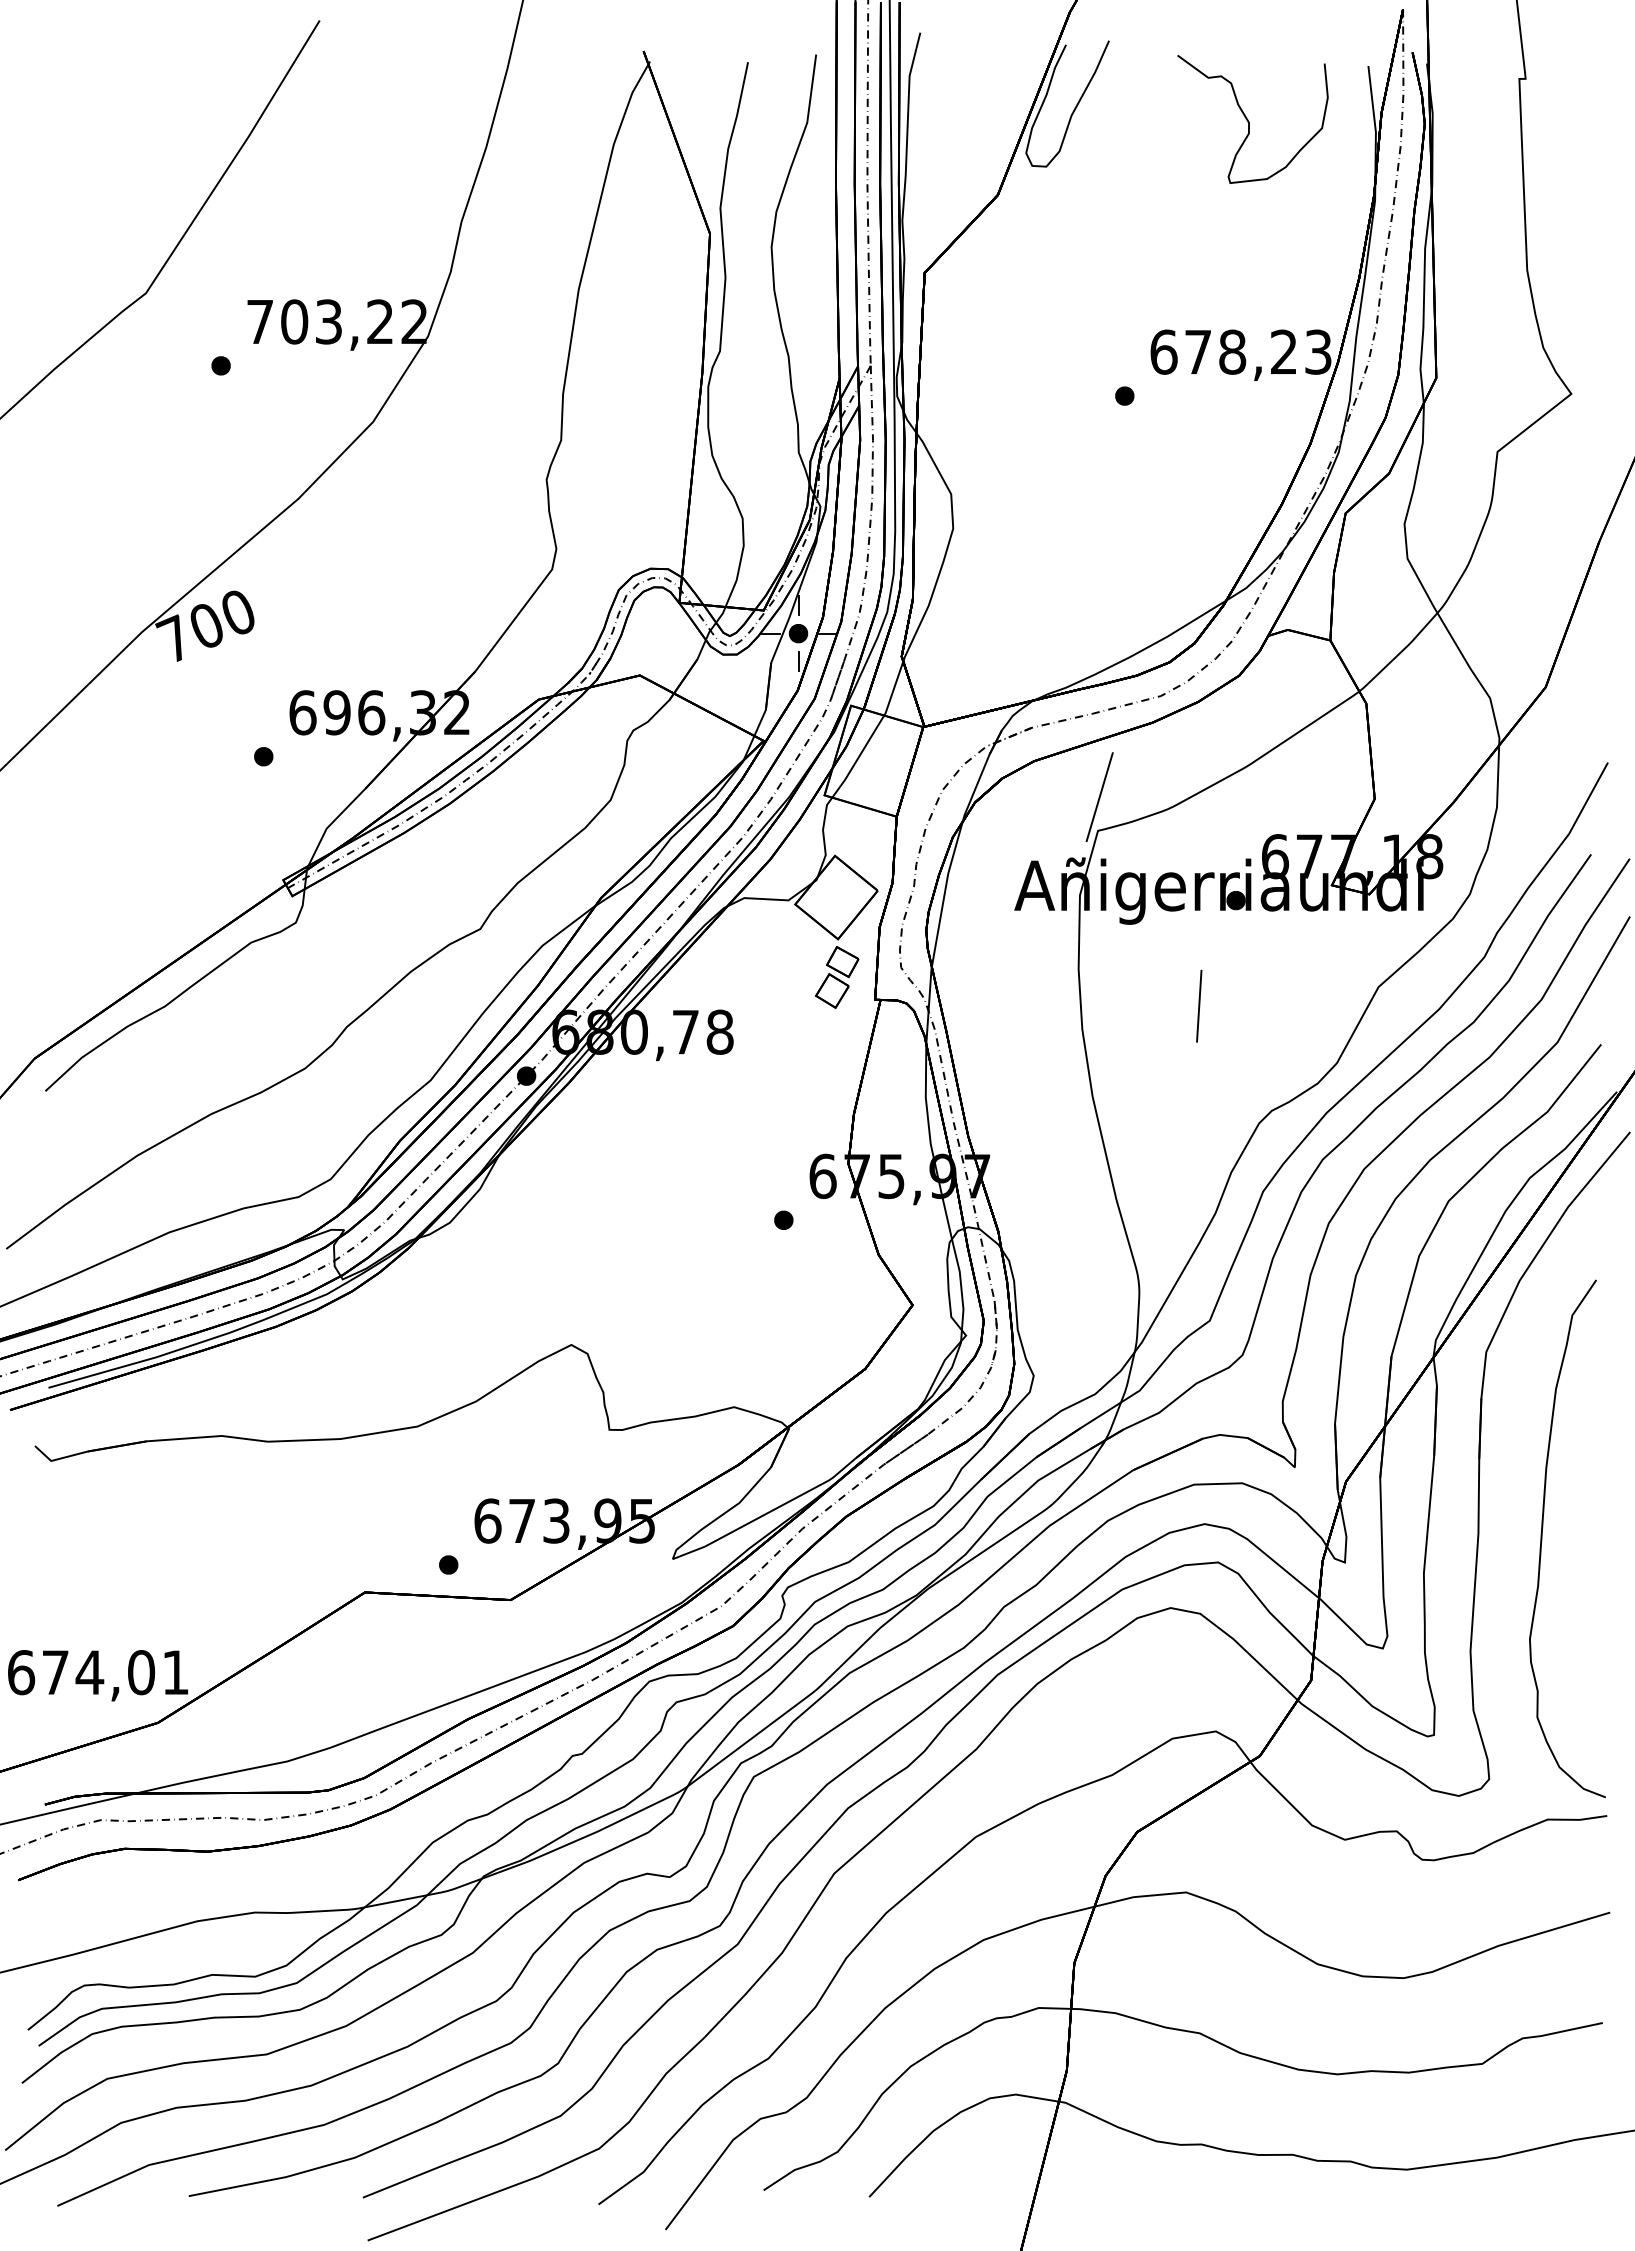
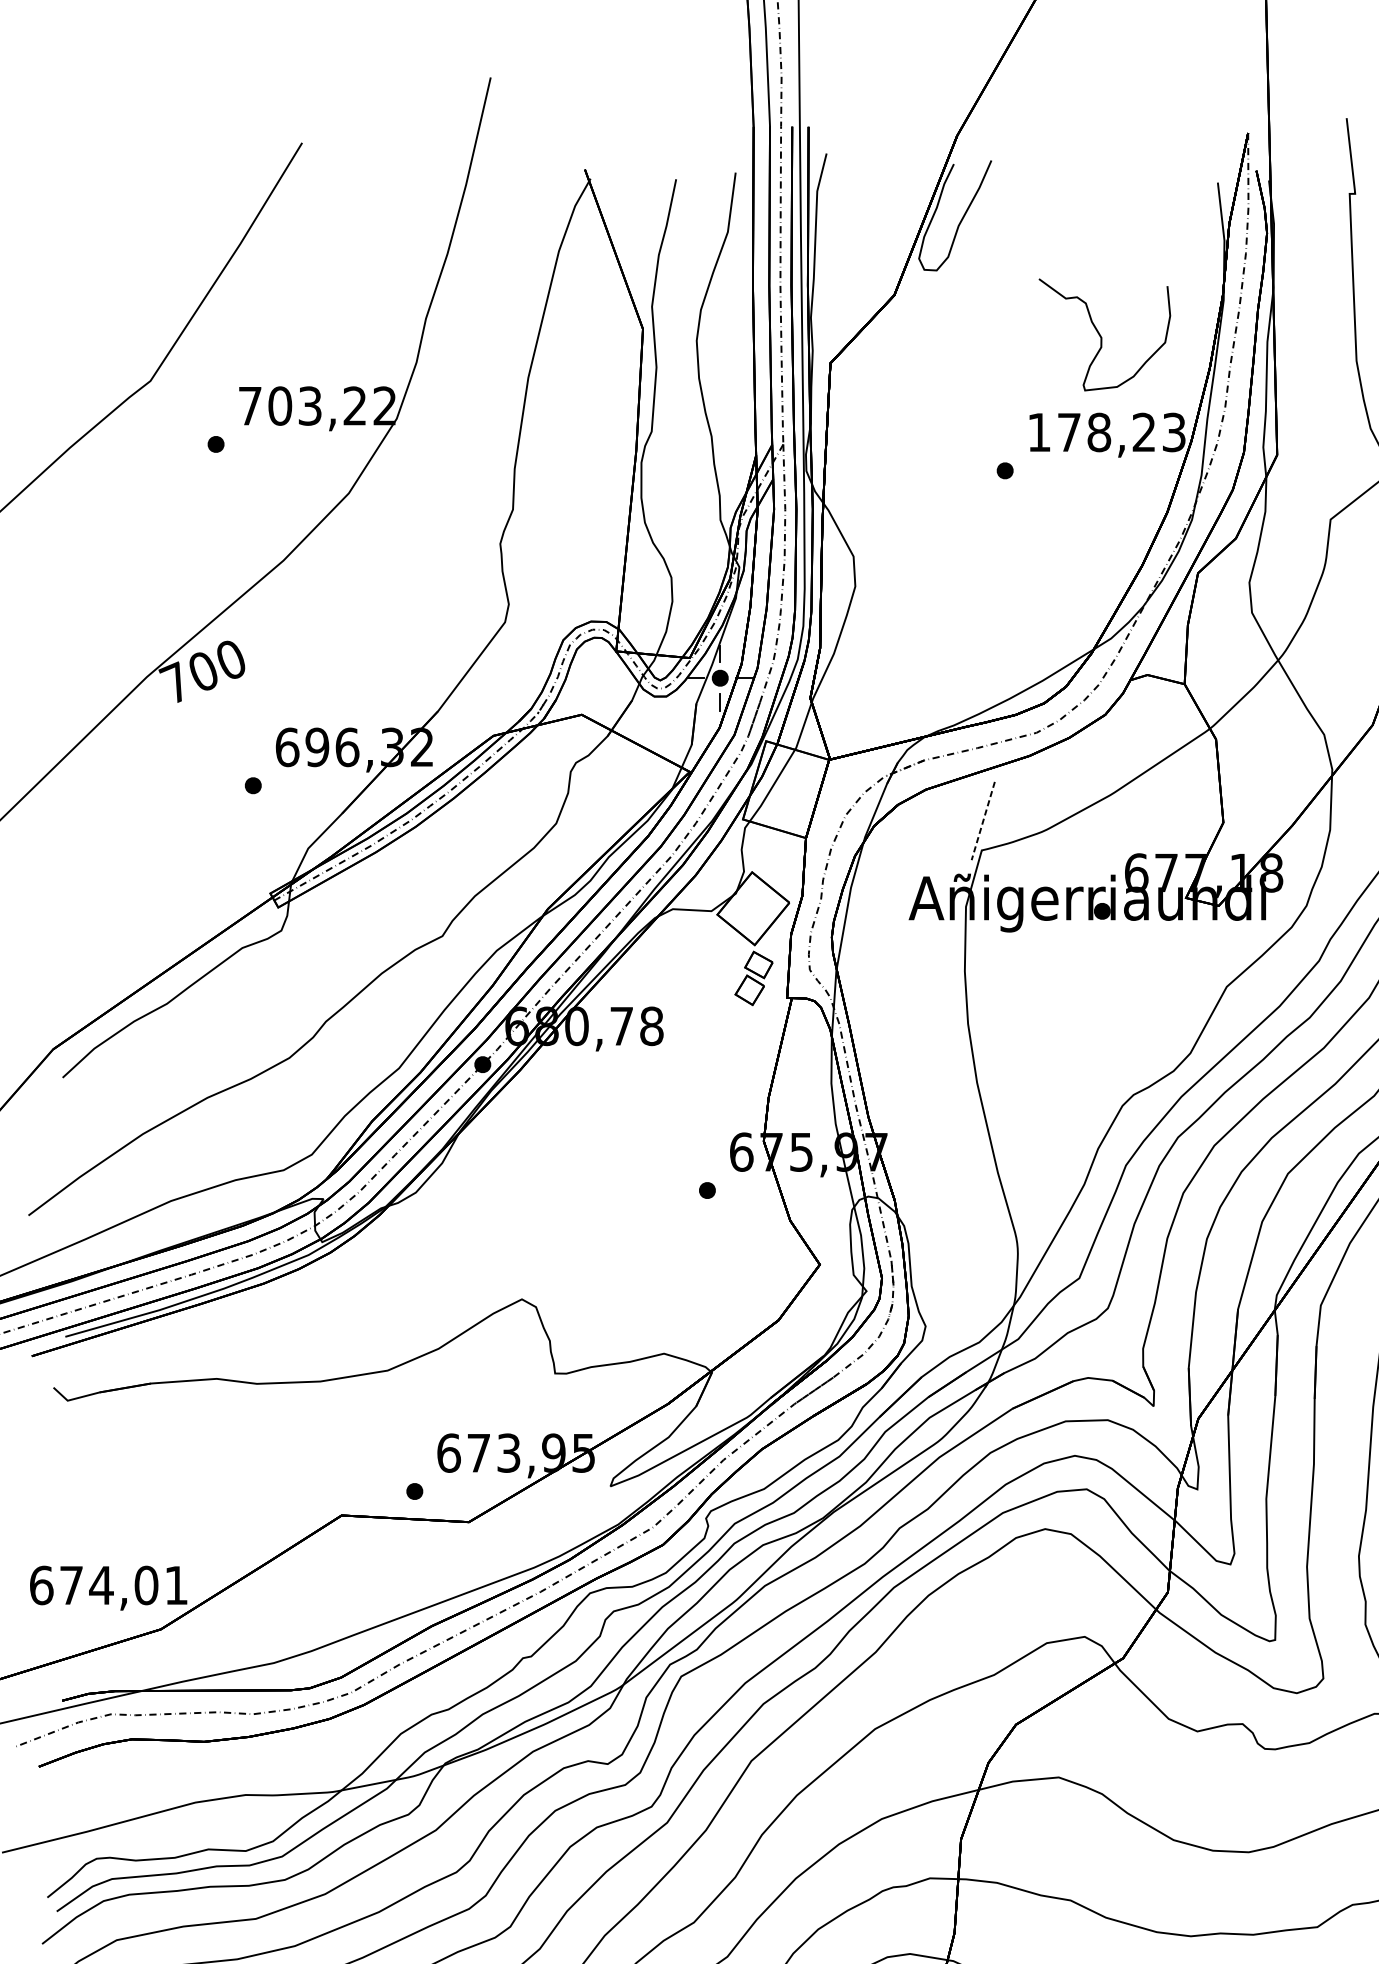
curve: (1249, 121) -> (1101, 336), moved
text: (1163, 351) -> (1038, 431), 678,23 -> 178,23
line: (1099, 797) -> (983, 821), solid -> dashed
line: (1199, 1006) -> (1070, 1003), removed

